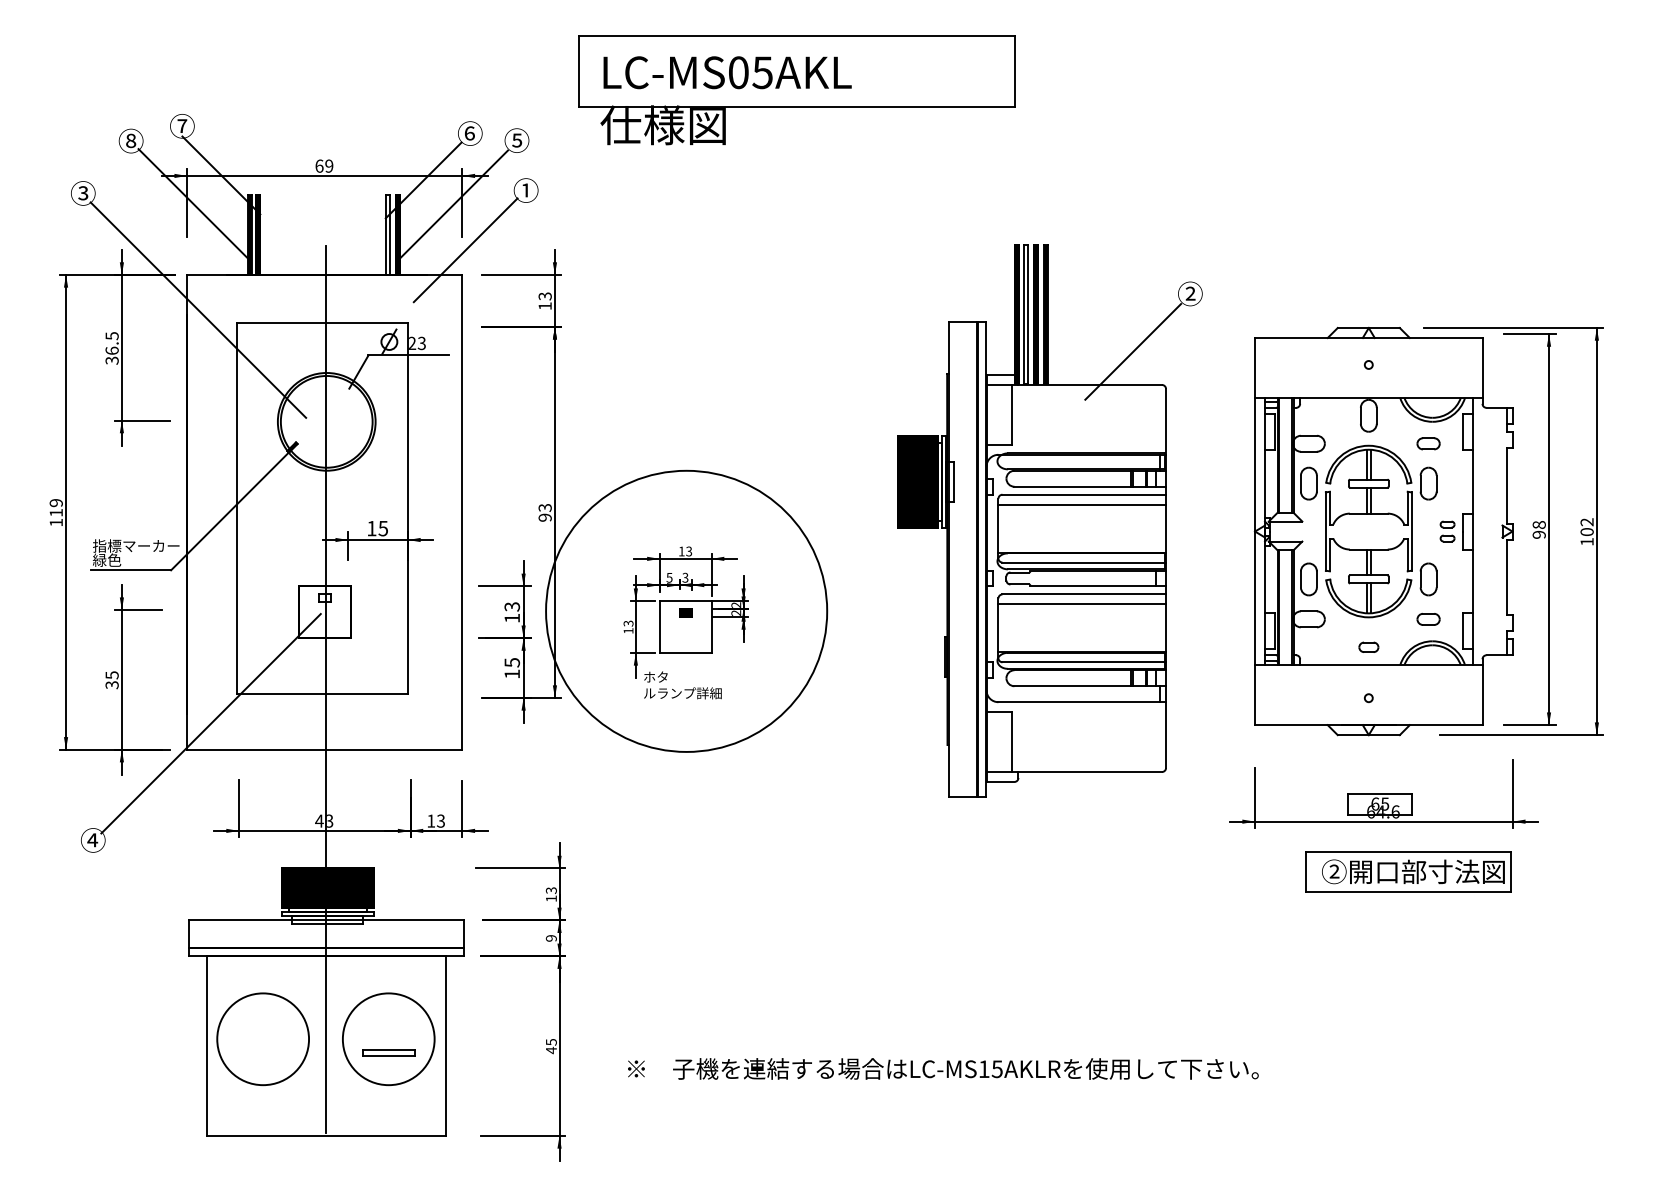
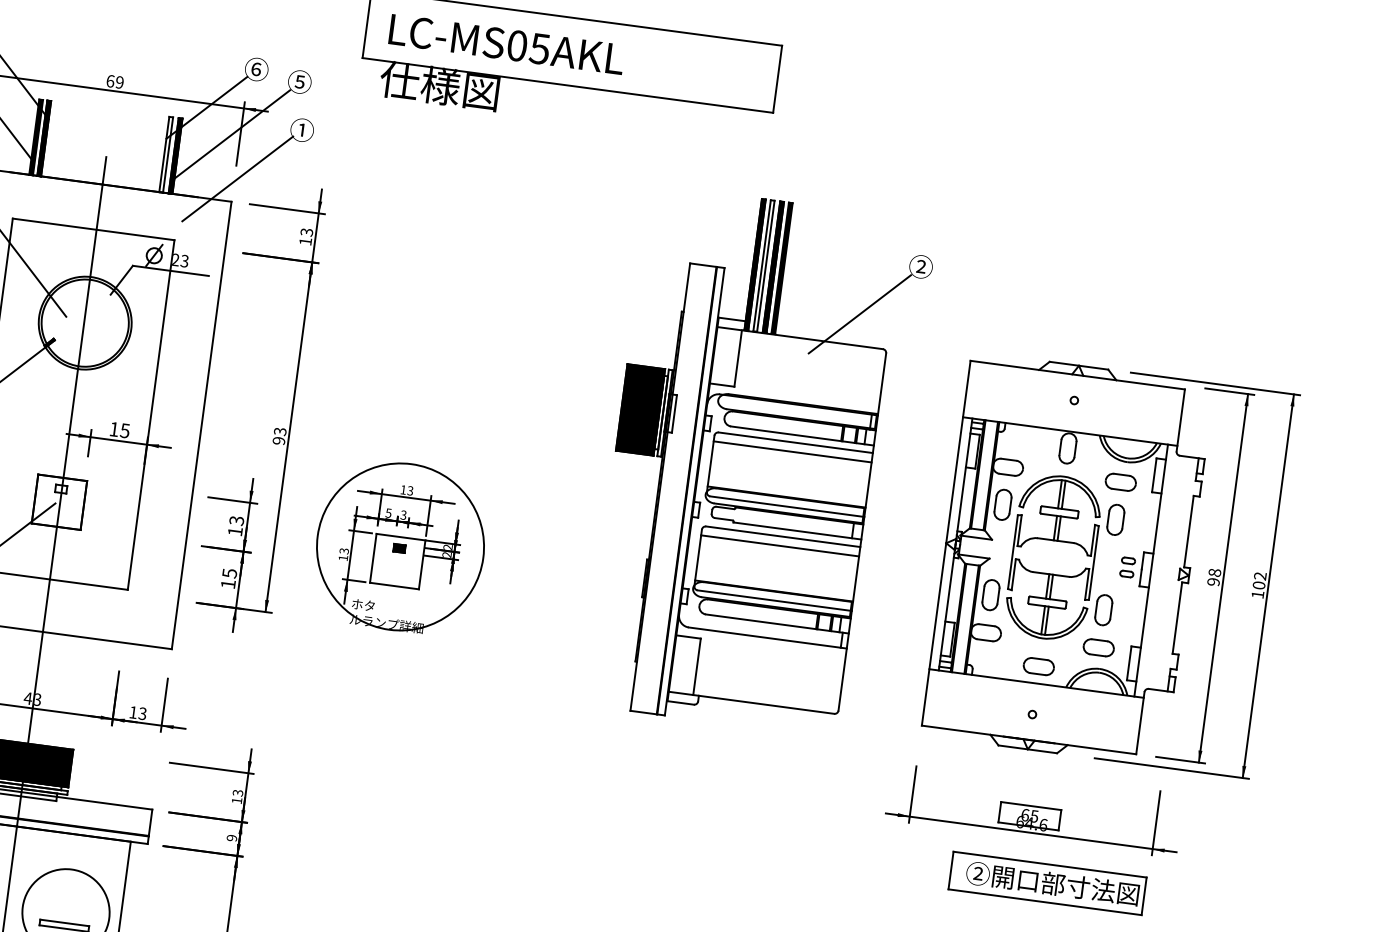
part: (1428, 443) -> (1120, 482), size x1.43
part: (1049, 520) -> (759, 462), moved
circle: (686, 611) -> (400, 547), size x0.62
part: (1428, 619) -> (1098, 647), size x1.43
part: (1368, 647) -> (1038, 666), size x1.67

